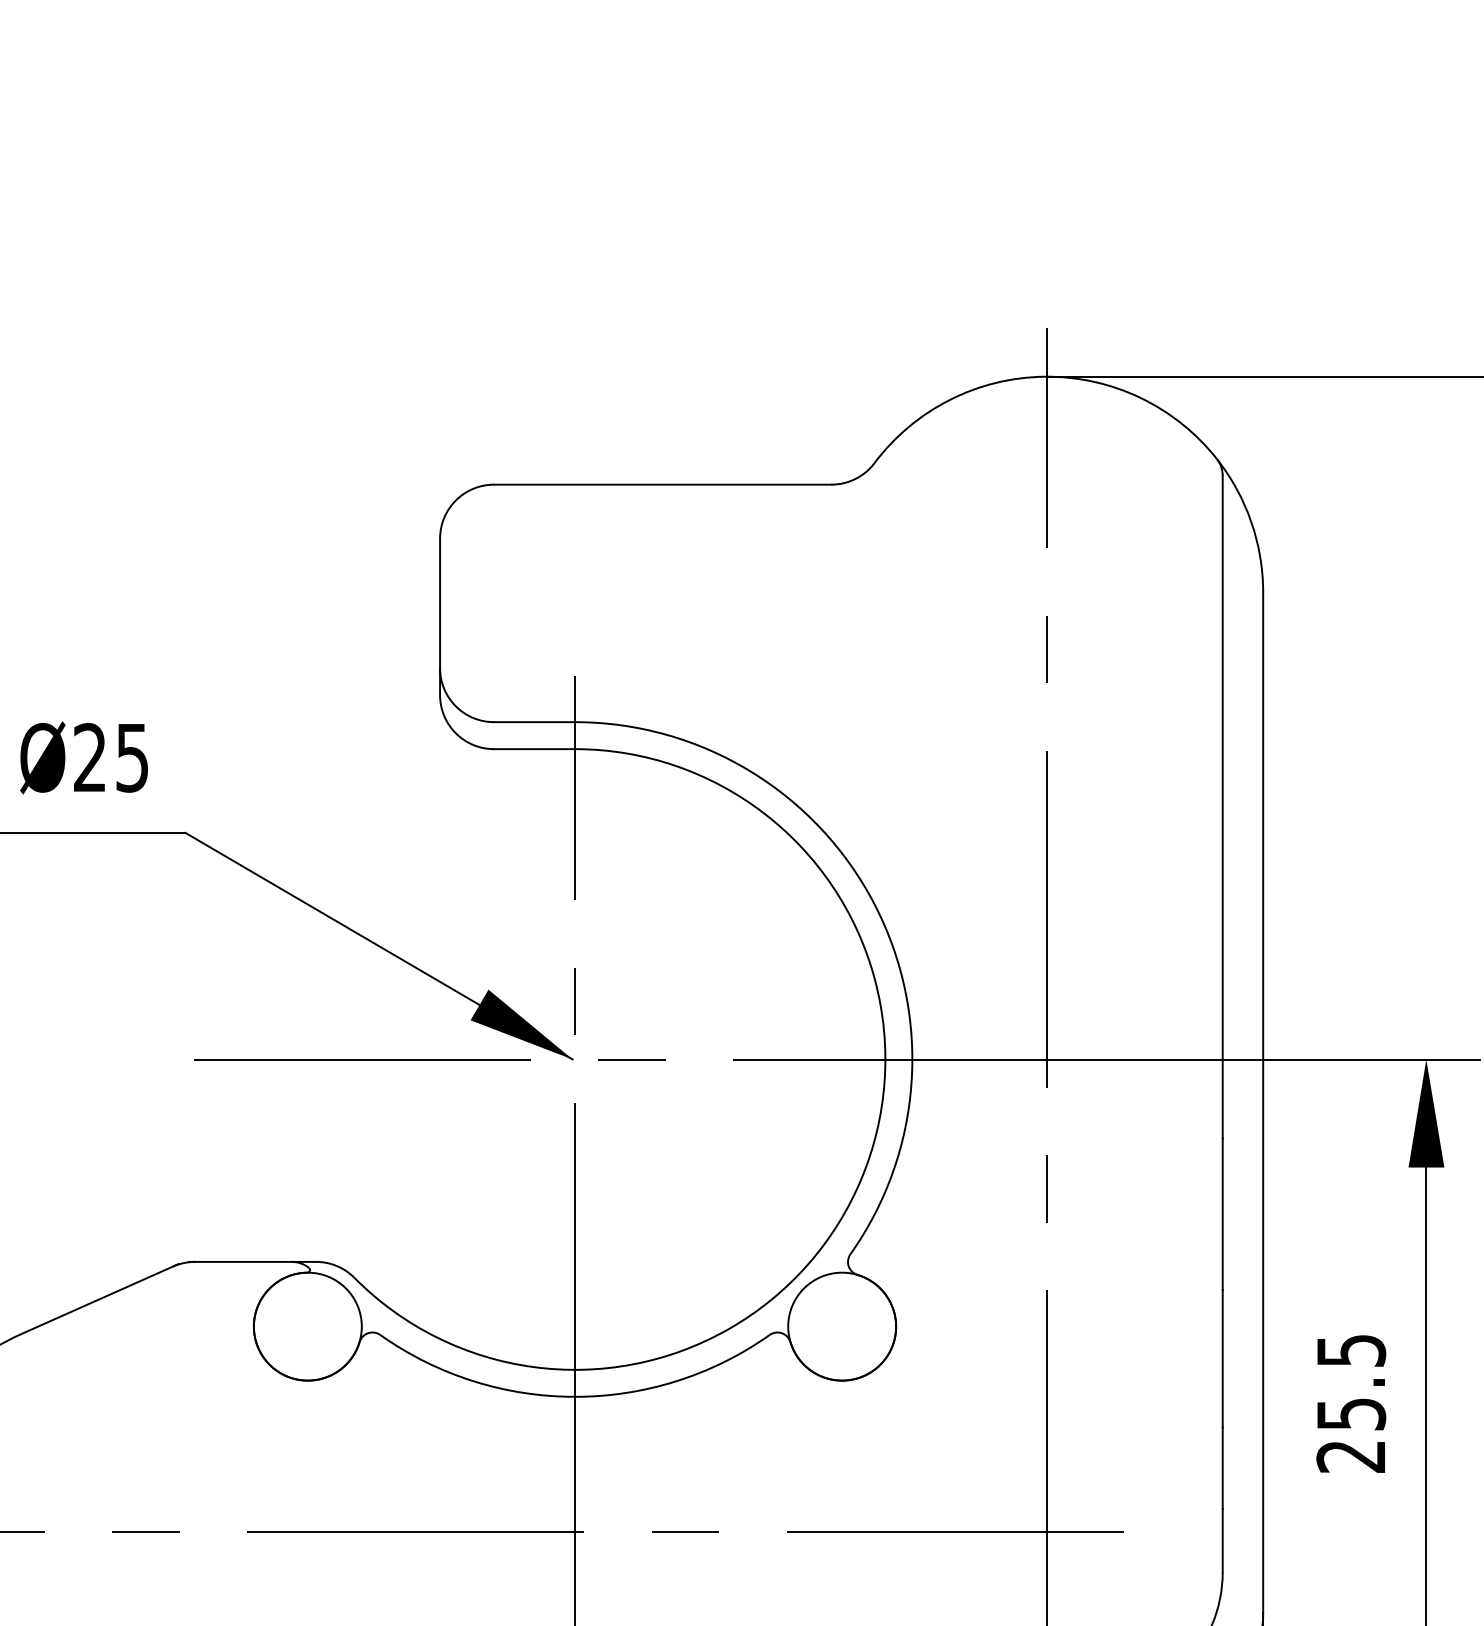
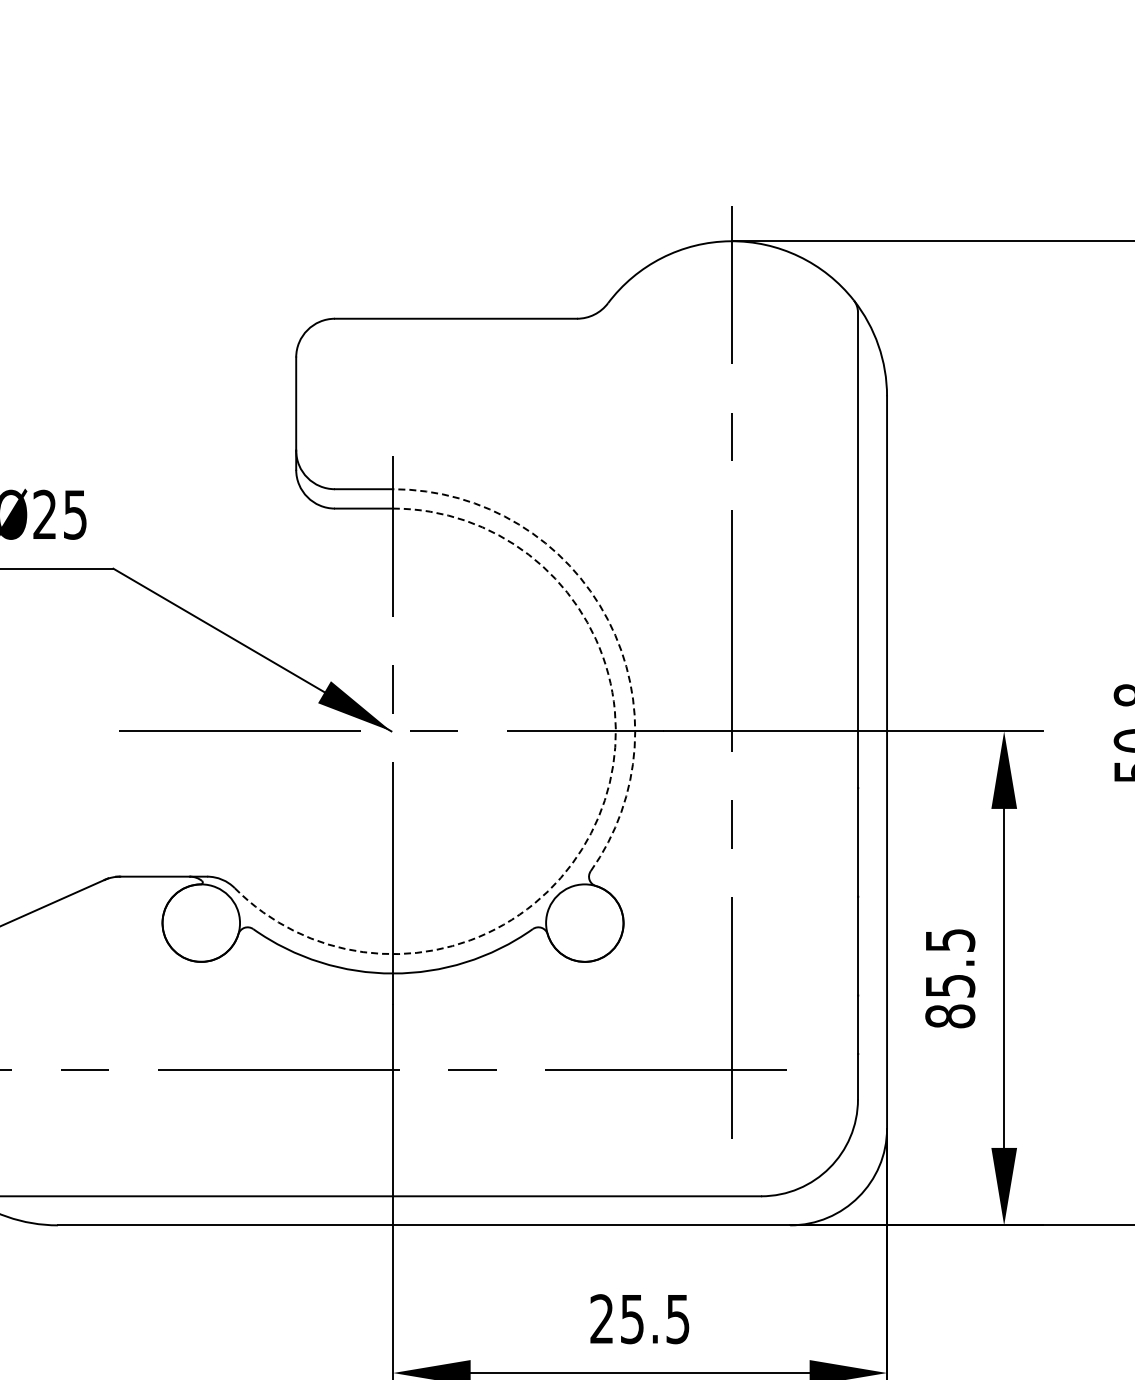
arc: (875, 905) -> (608, 620), solid -> dashed
arc: (861, 1179) -> (598, 817), solid -> dashed
text: (1351, 1456) -> (950, 1016), 25.5 -> 85.5

